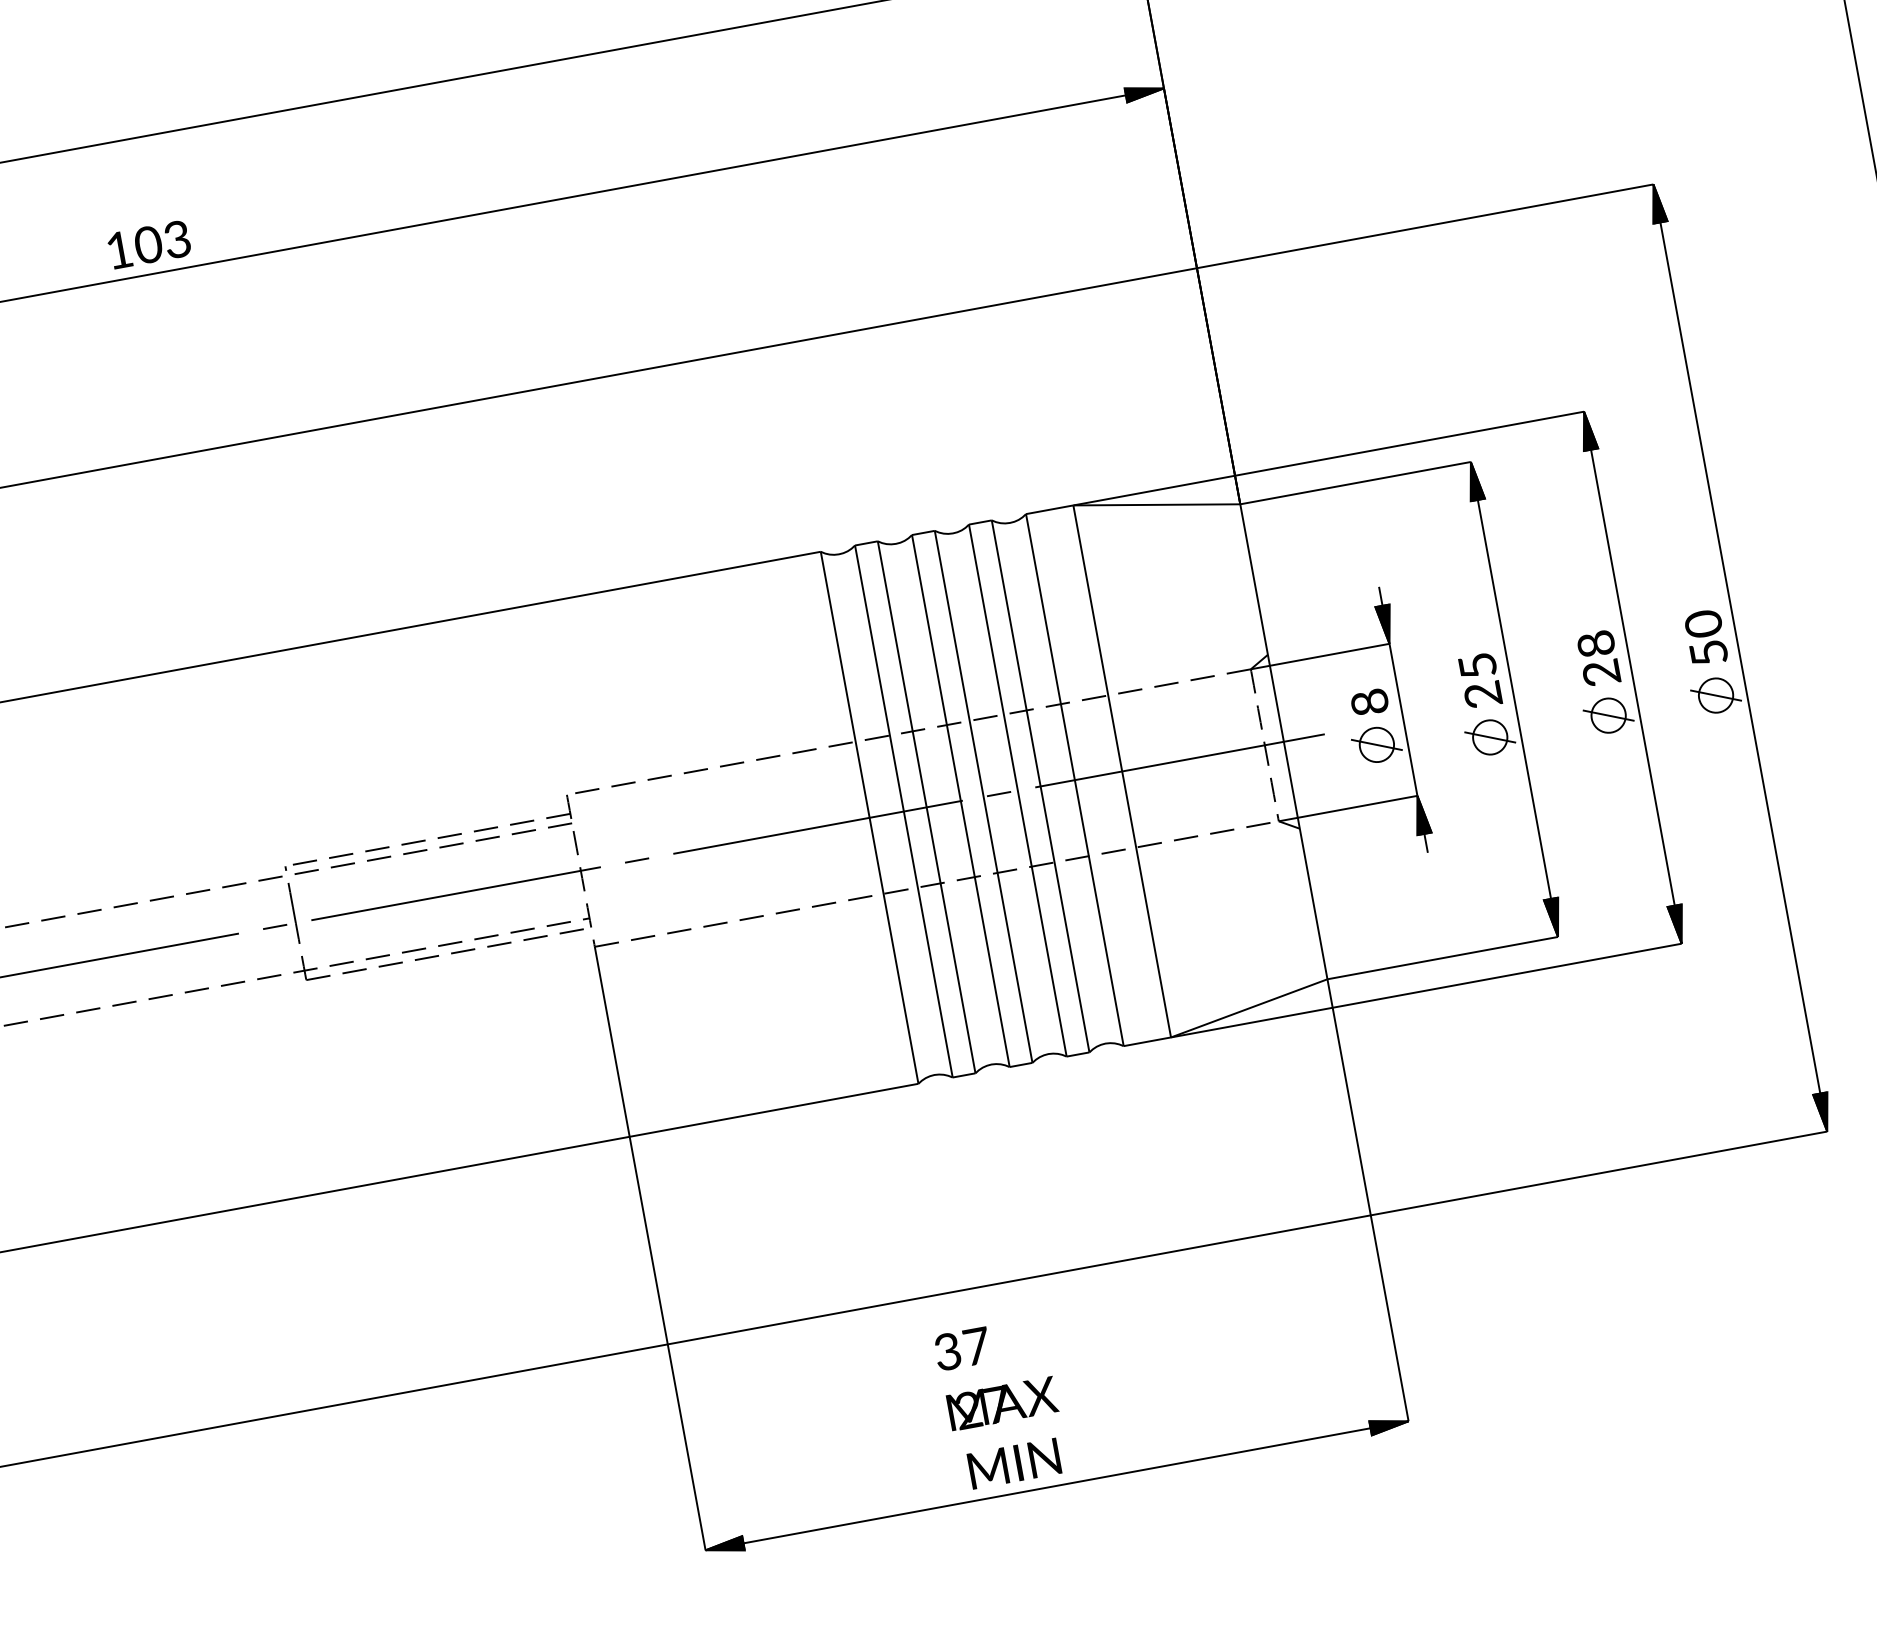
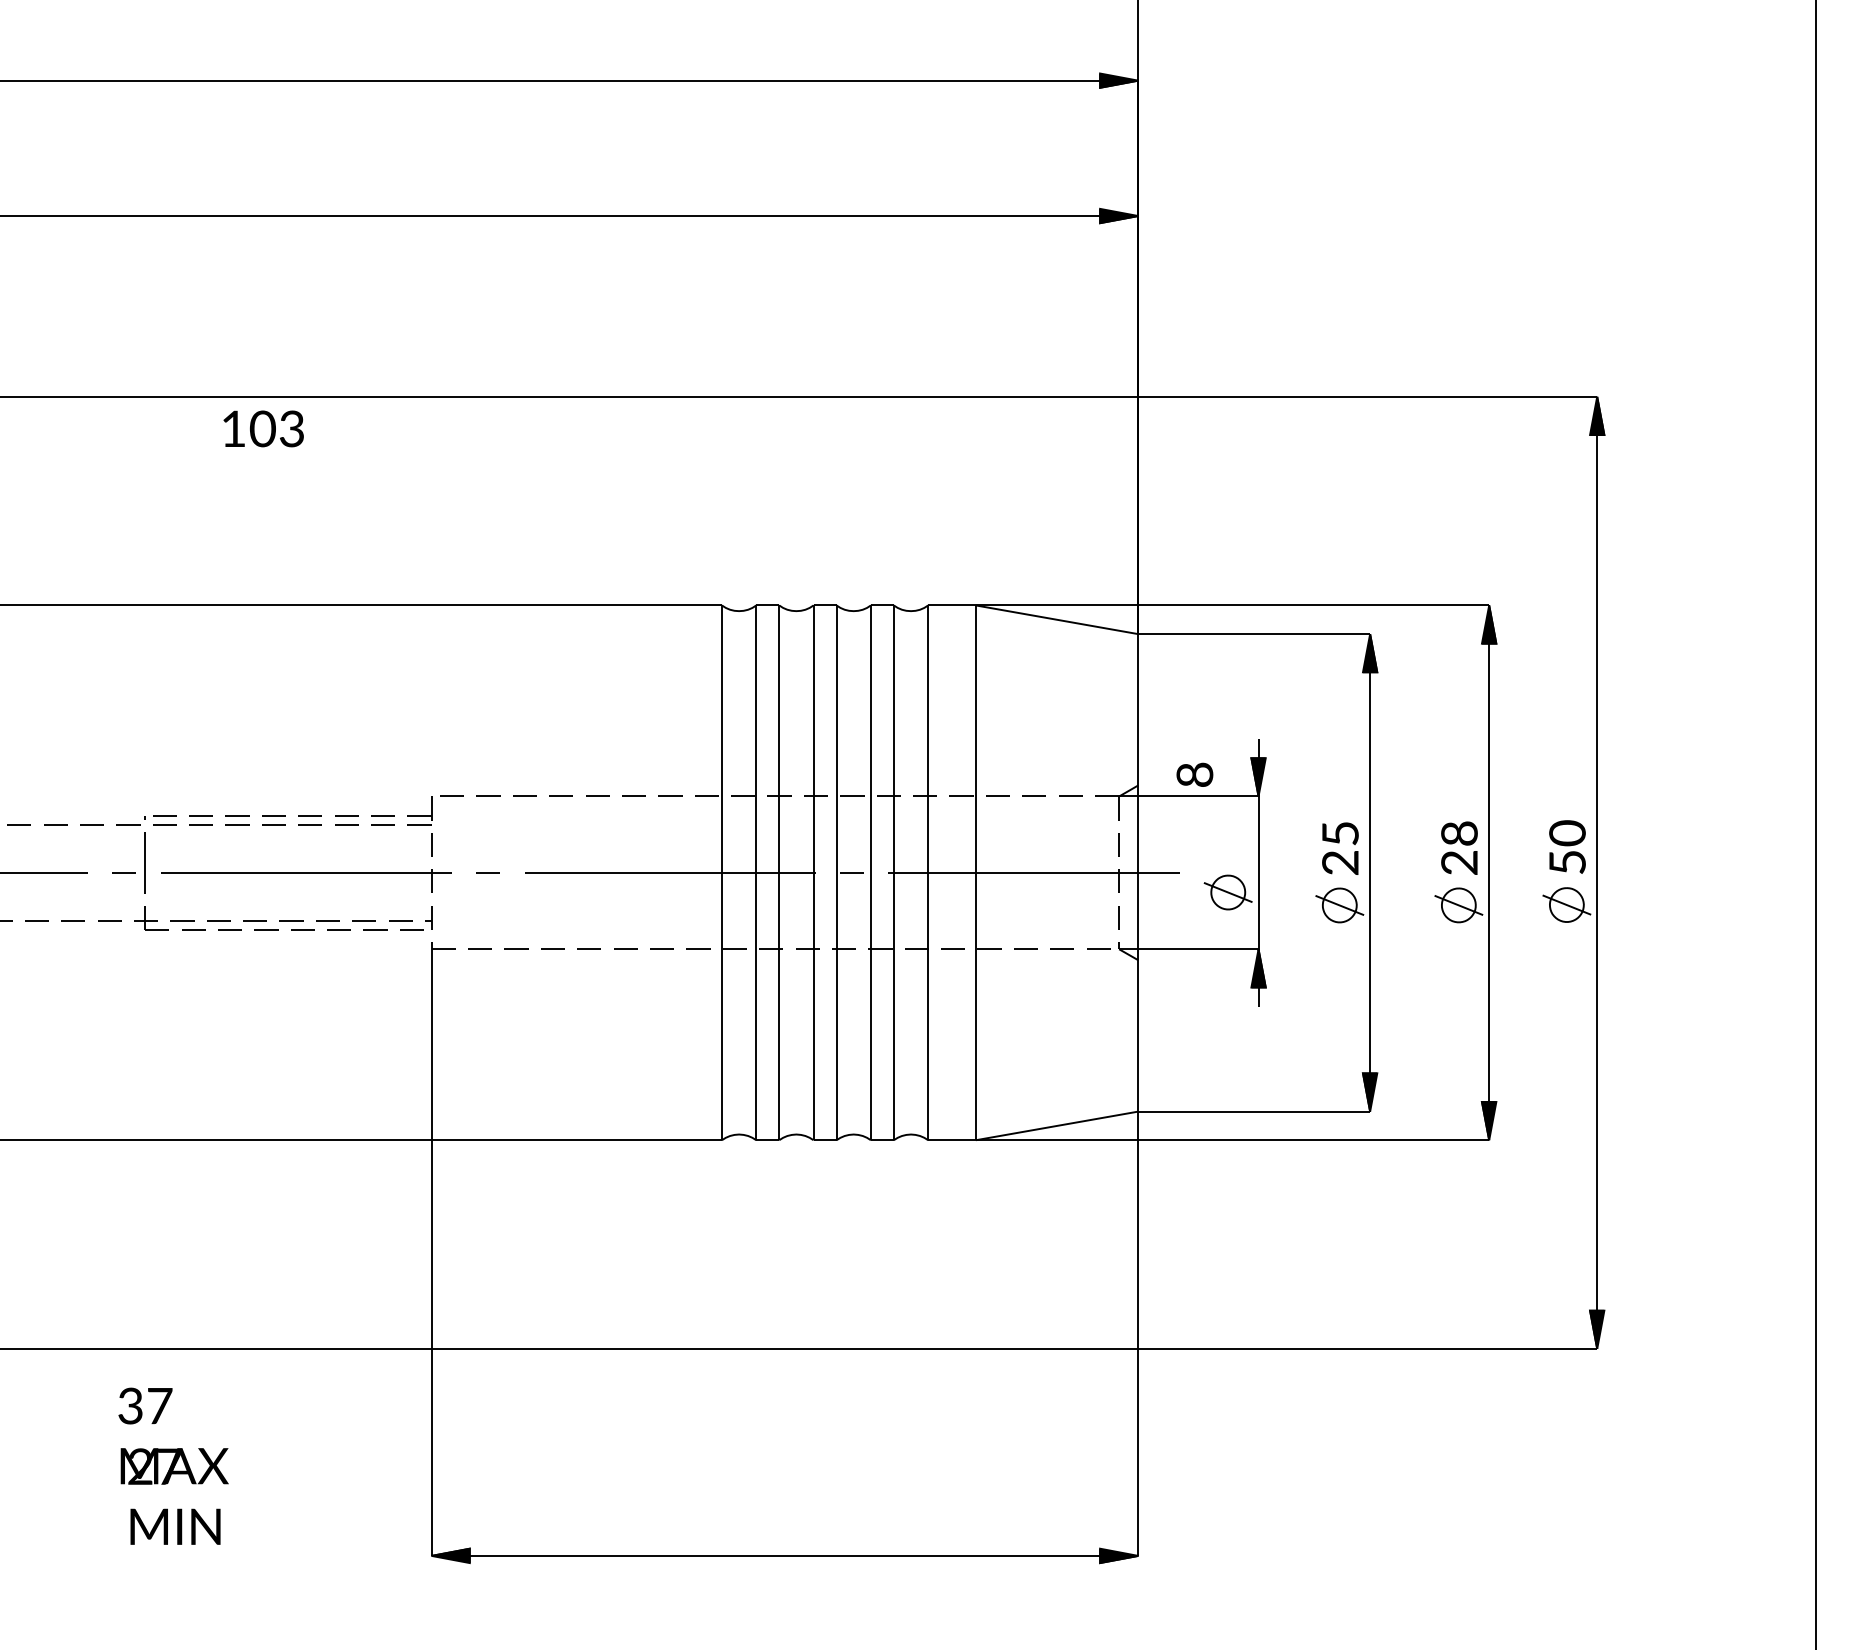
text: (149, 244) -> (263, 428), moved
text: (1369, 702) -> (1194, 774), moved
text: (1001, 1403) -> (173, 1465), moved

